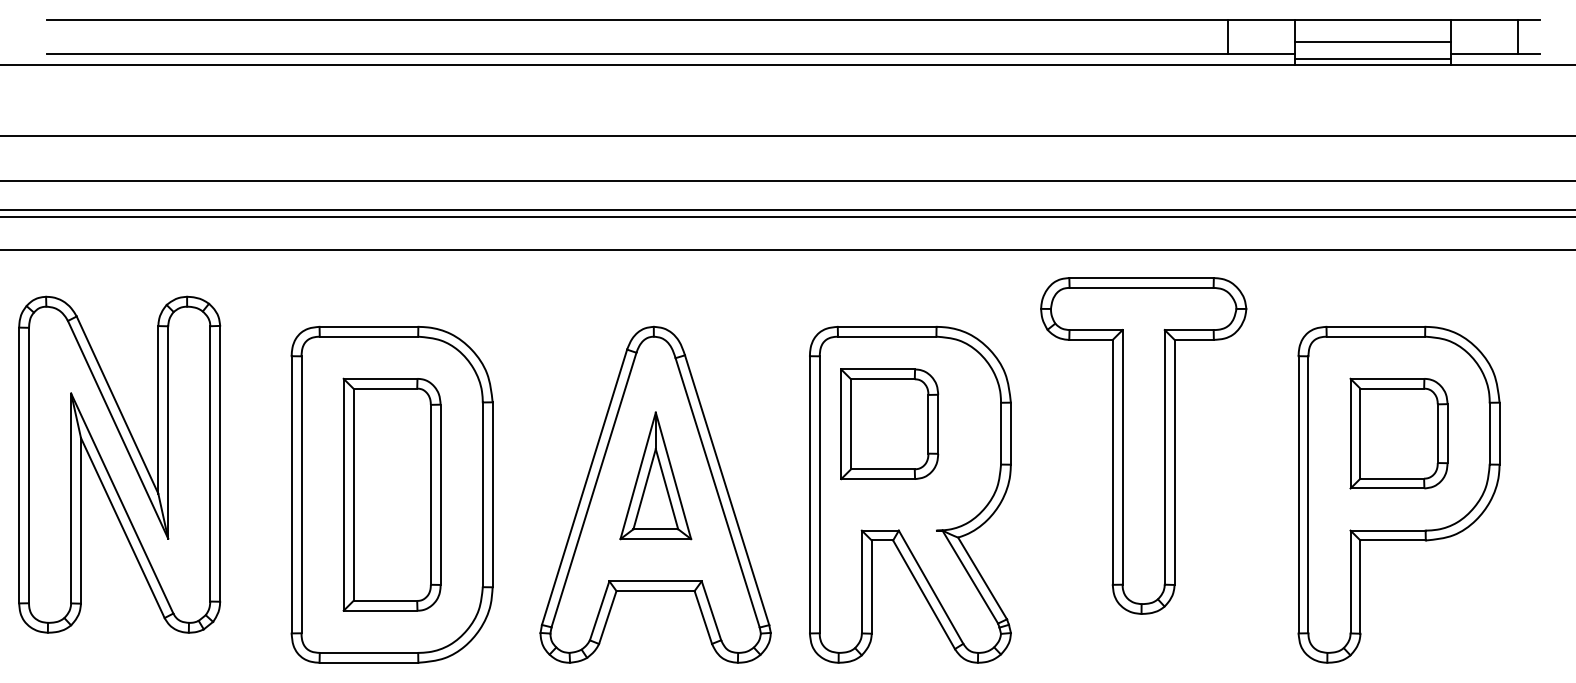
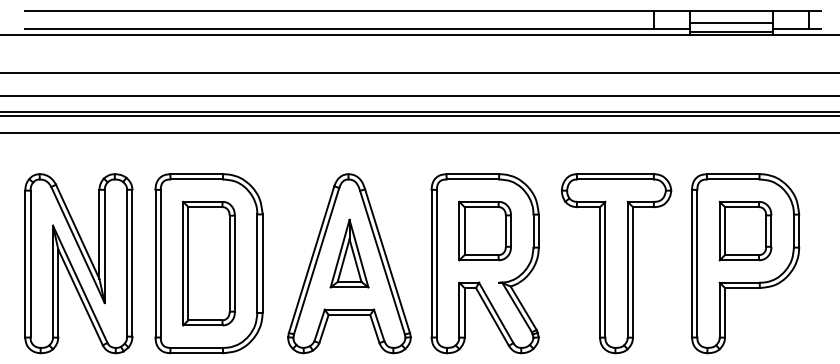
part: (888, 423) -> (484, 230), moved
part: (1143, 445) -> (616, 263), moved
part: (118, 464) -> (78, 263), moved

